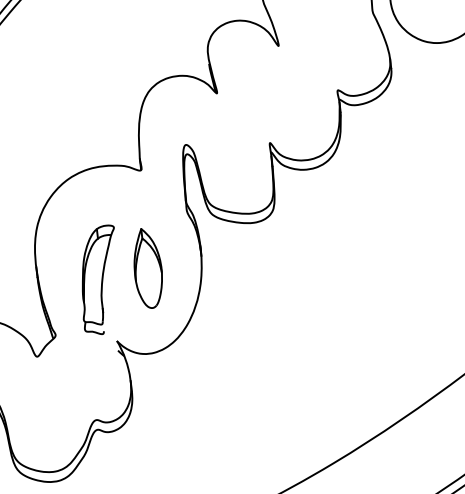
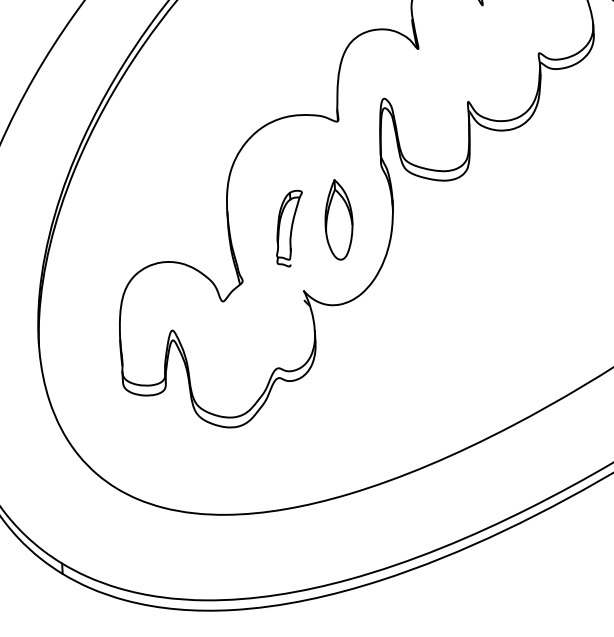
part: (99, 279) -> (289, 228), size x0.7

